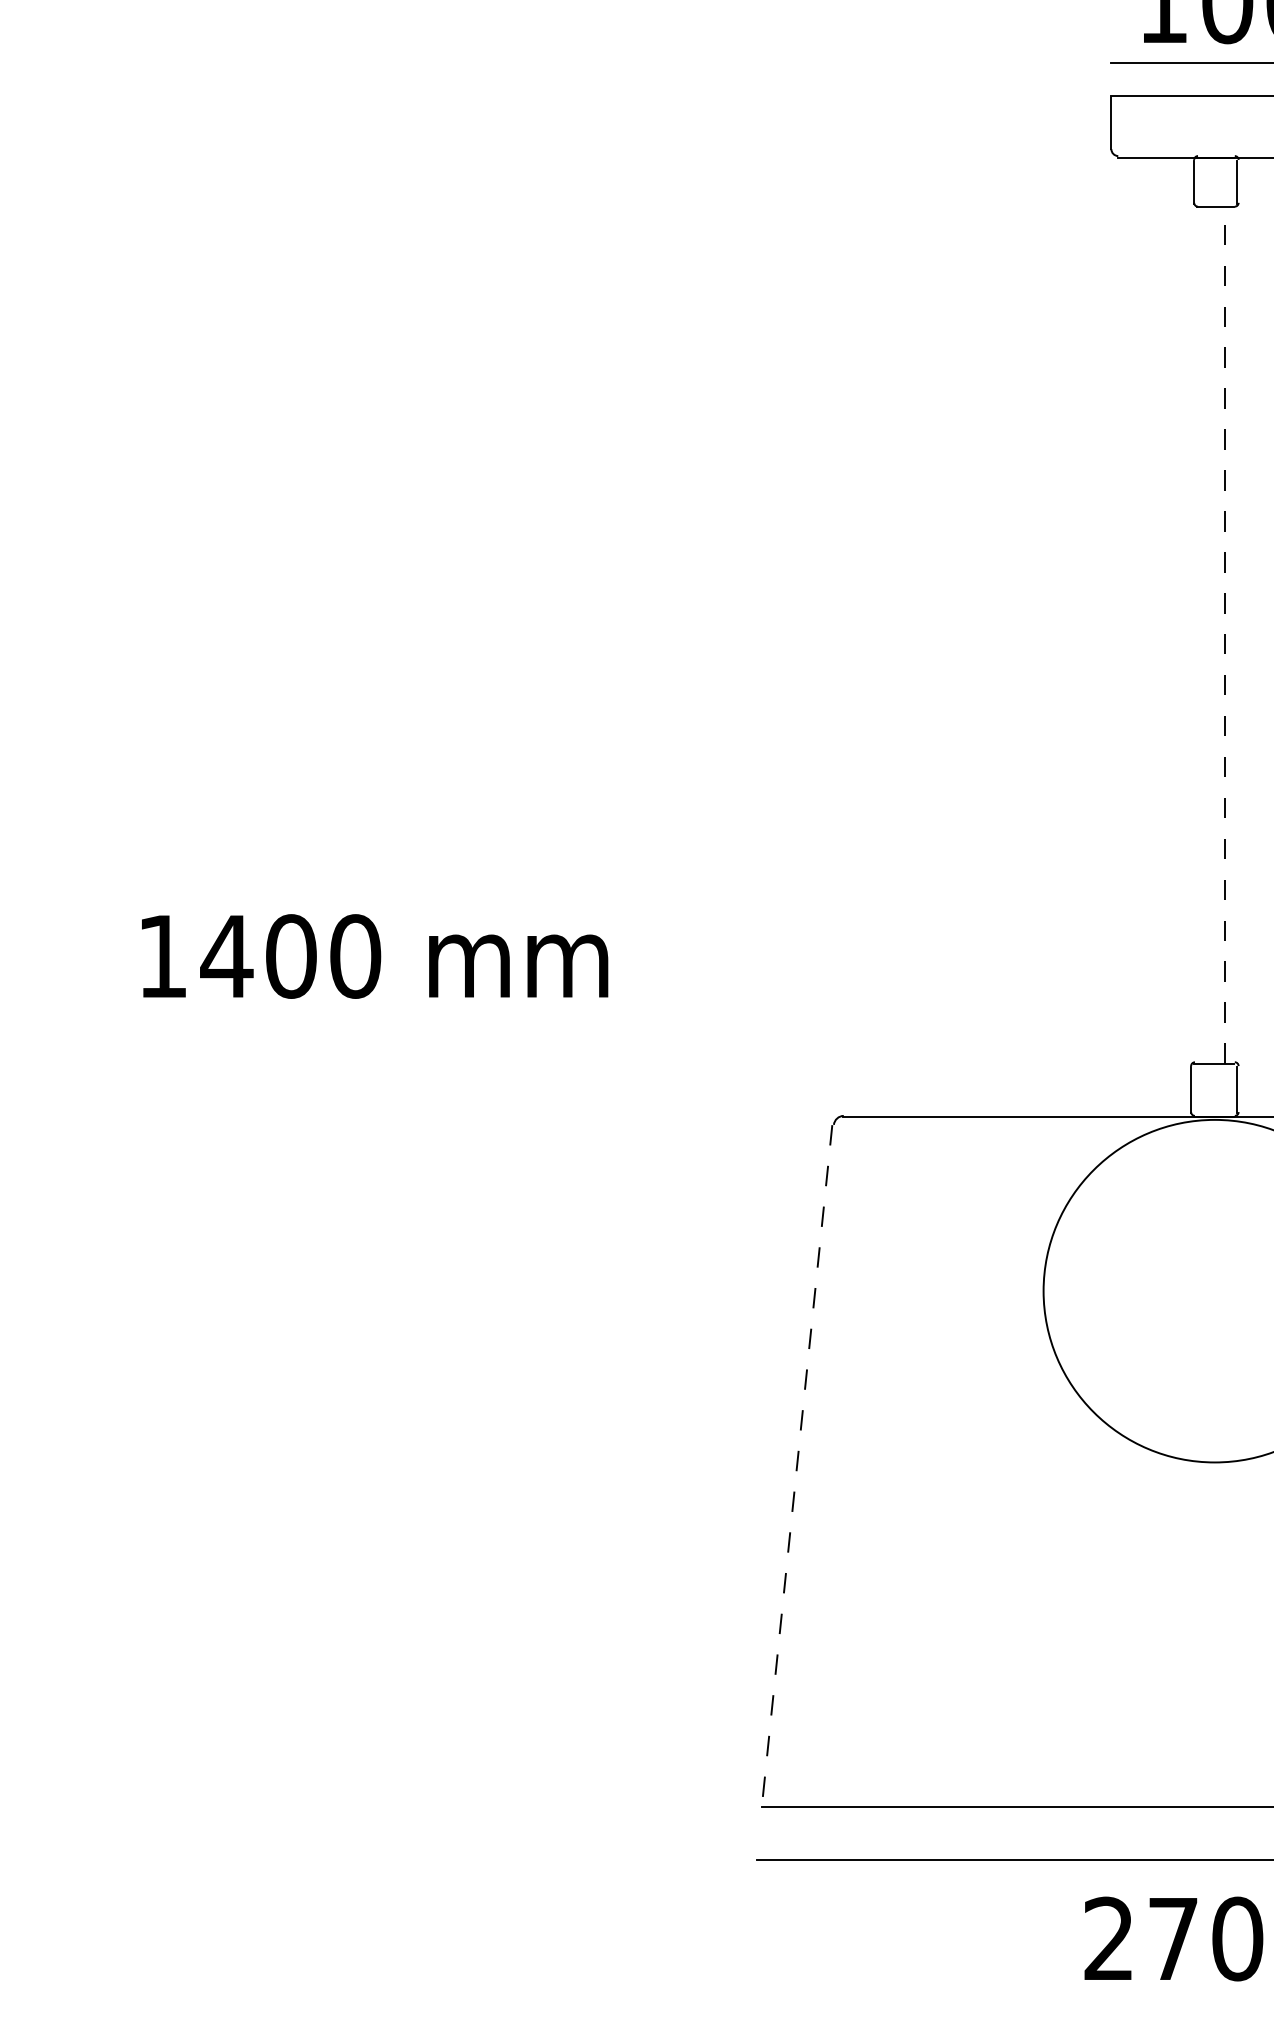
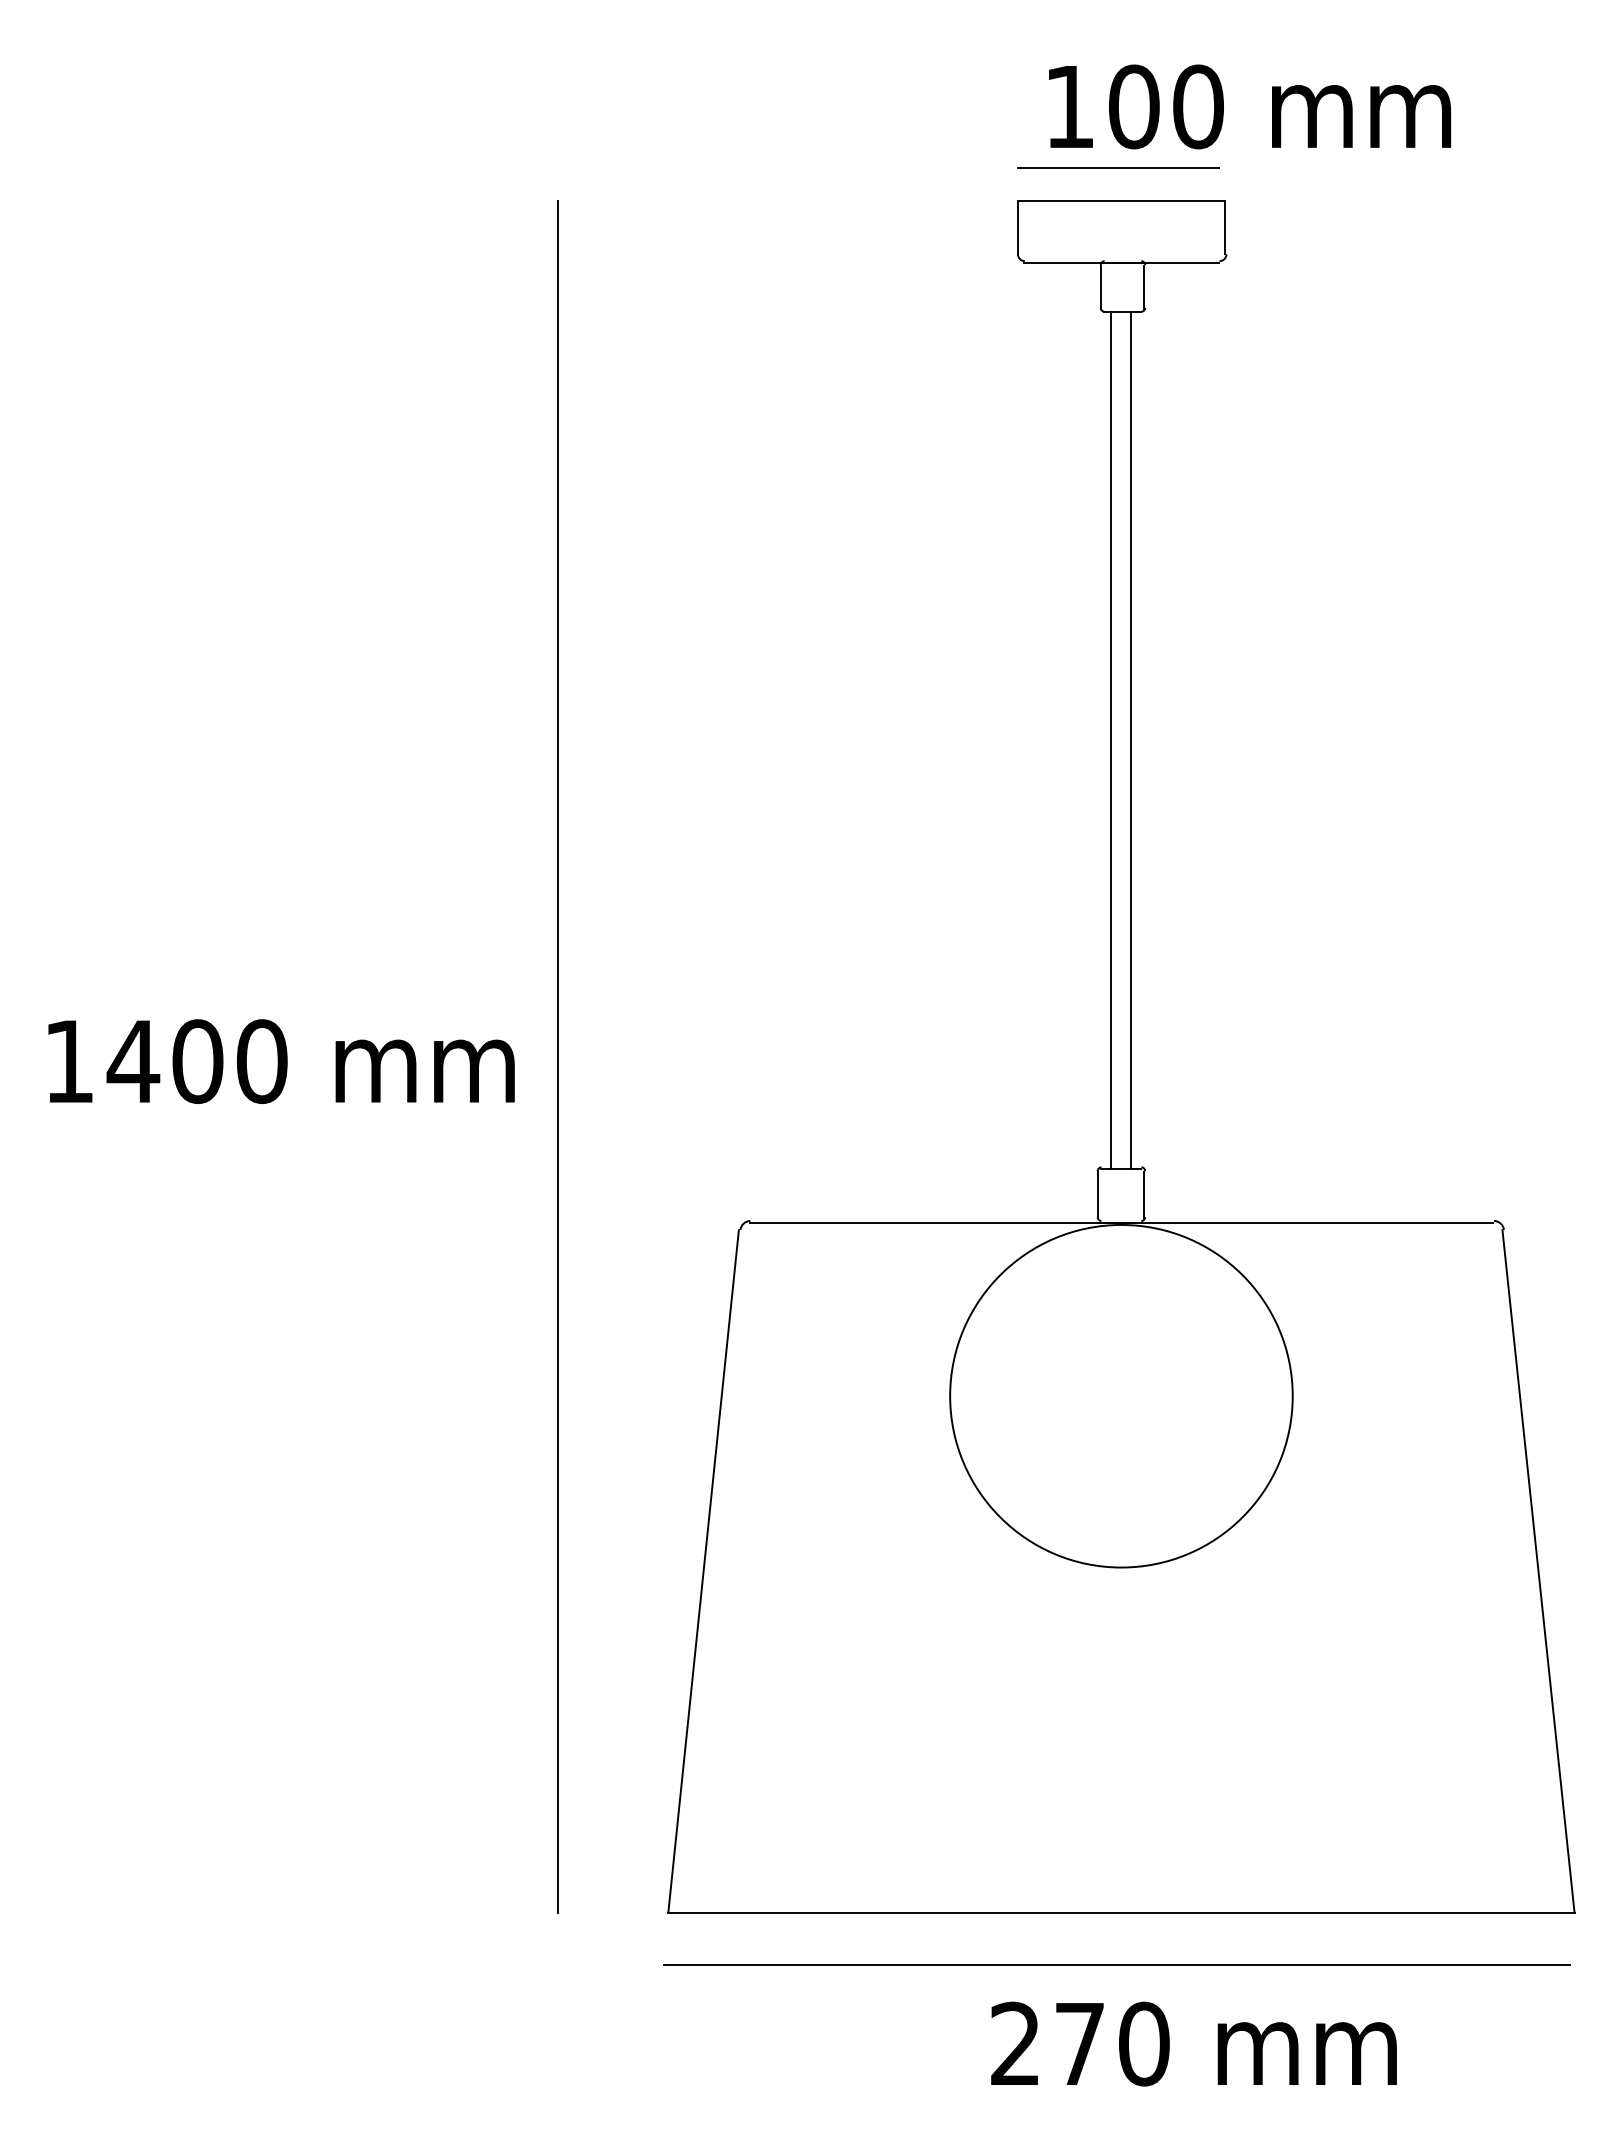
line: (1204, 634) -> (1111, 739), added
line: (1224, 635) -> (1131, 740), dashed -> solid
line: (650, 951) -> (557, 1056), added
line: (796, 1466) -> (703, 1571), dashed -> solid

